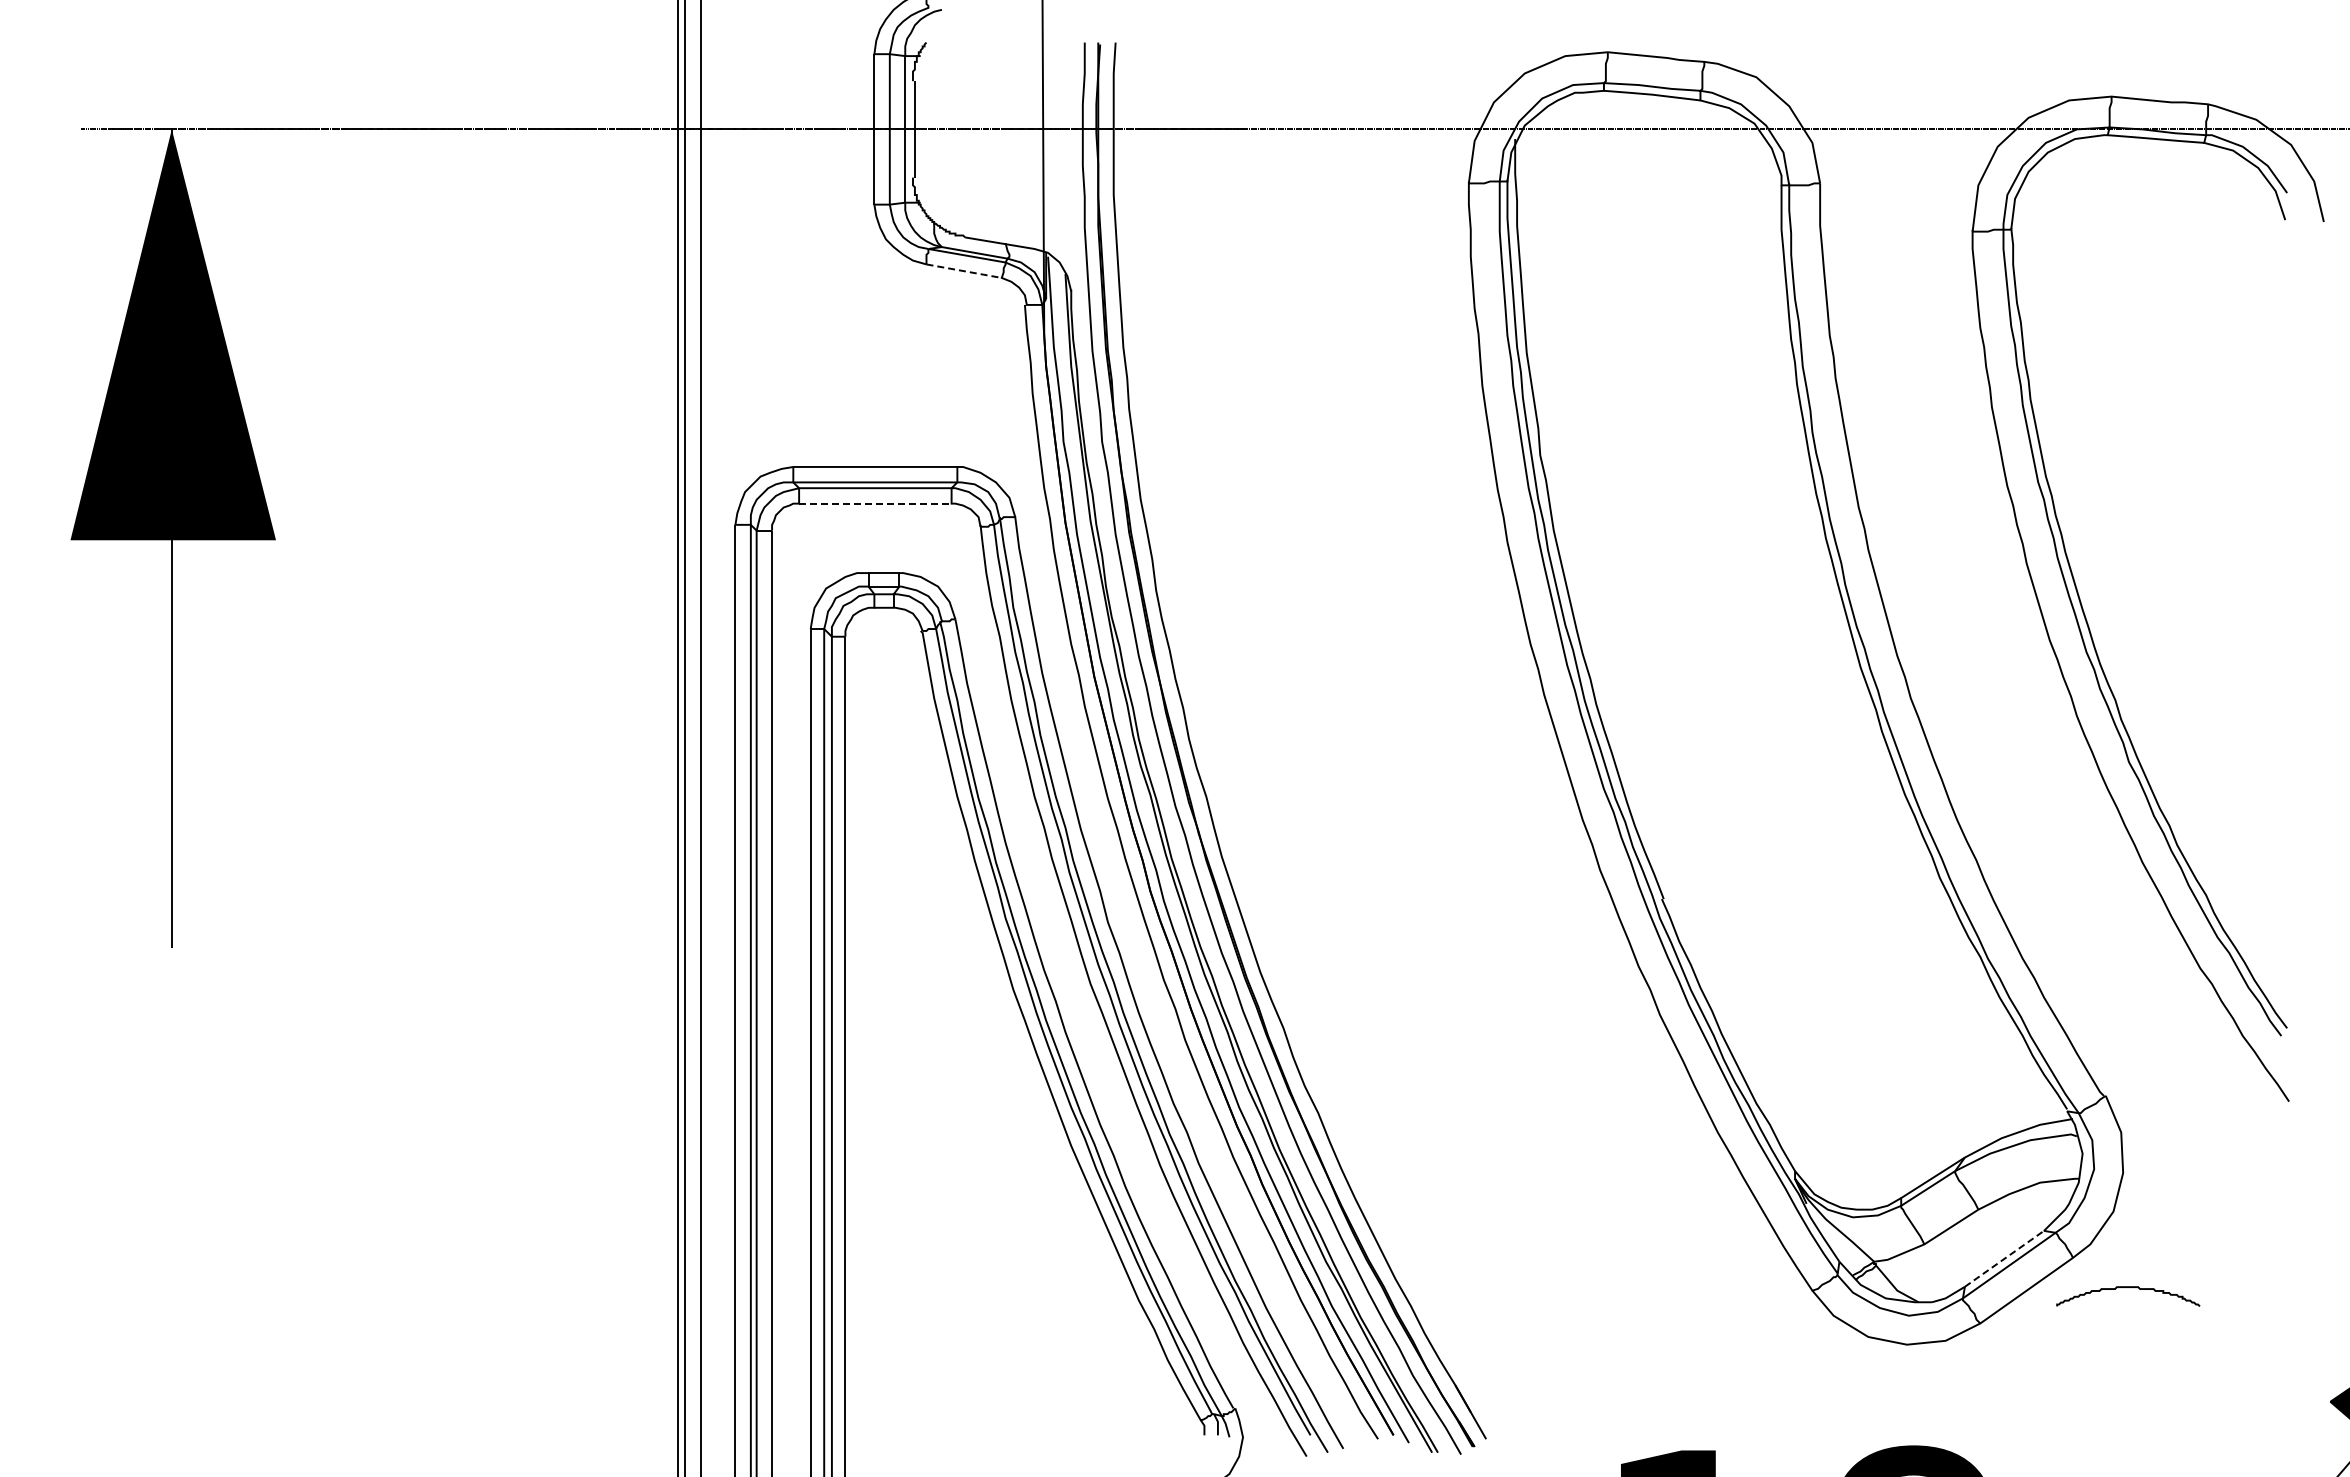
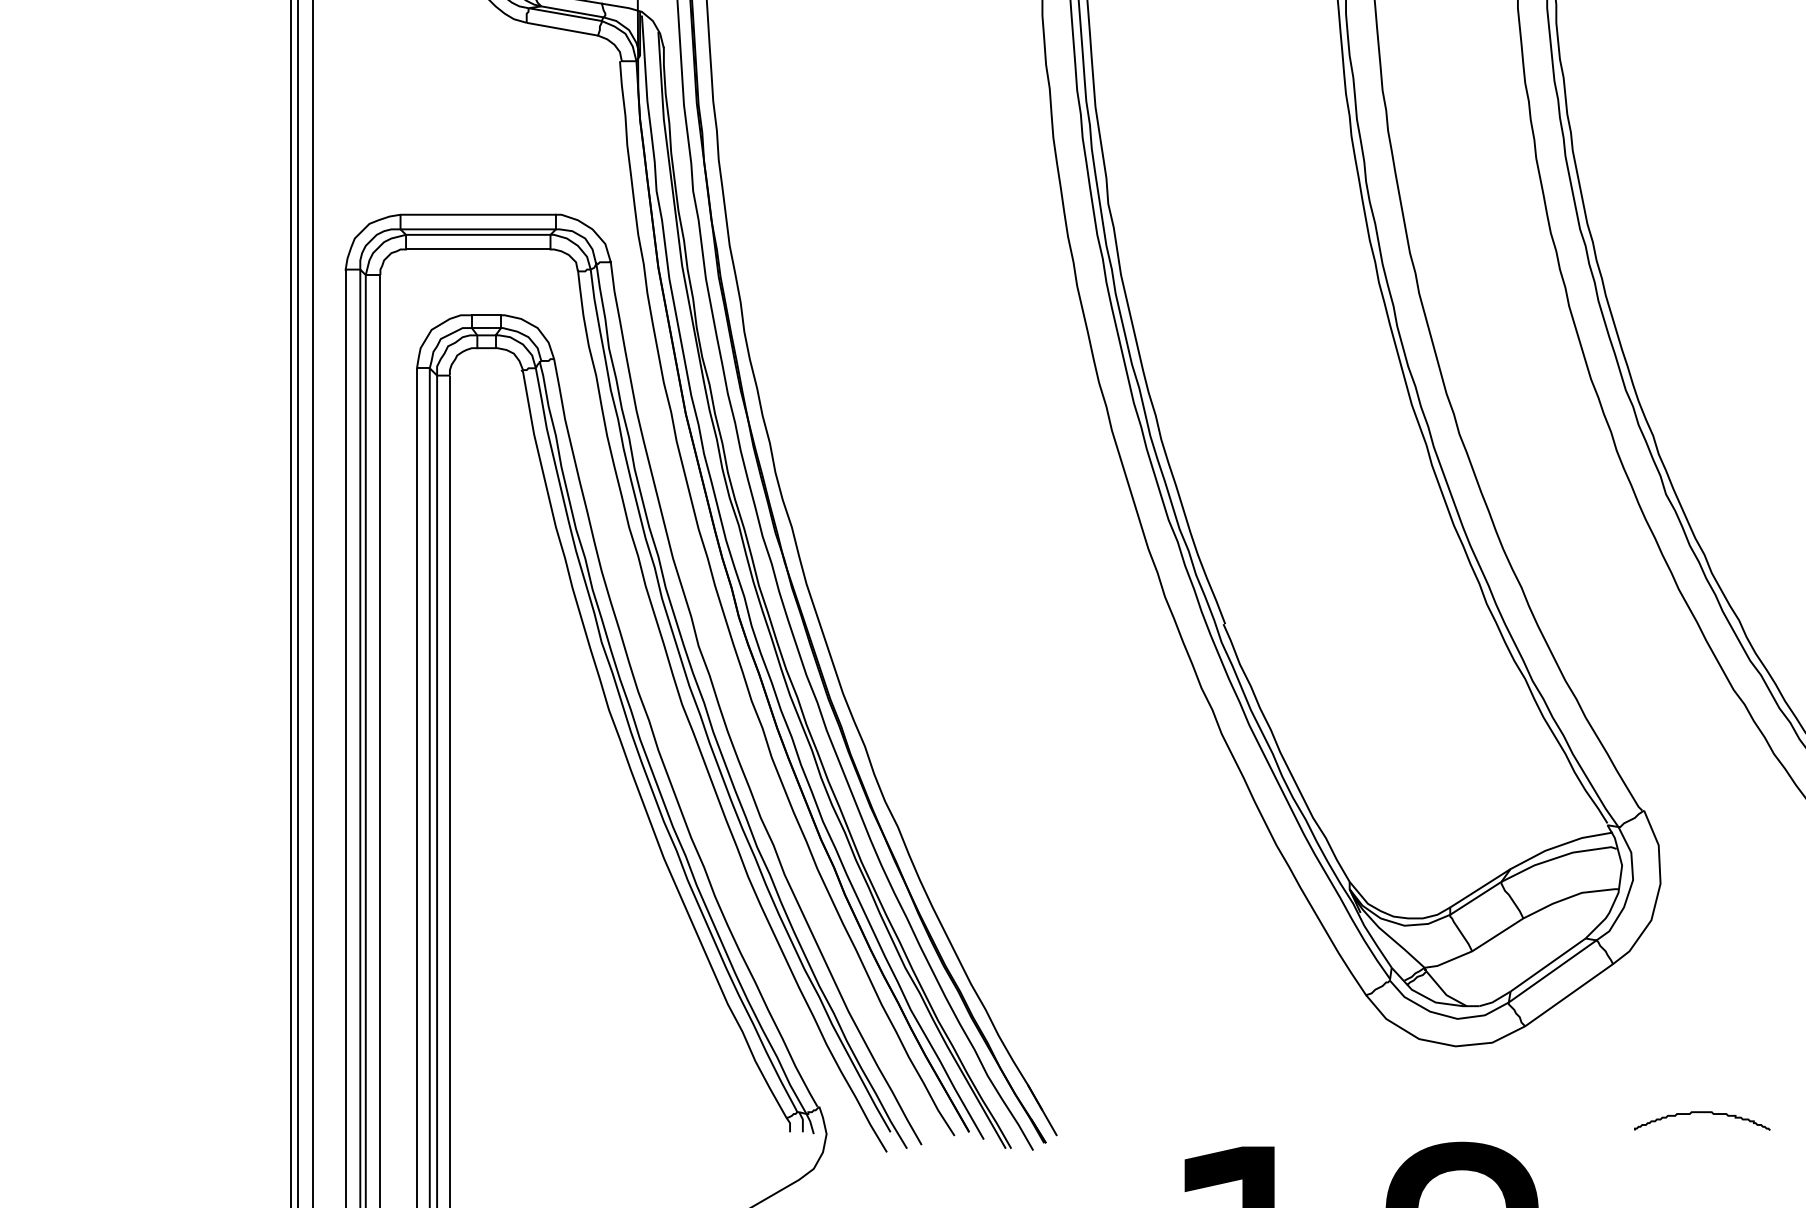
line: (964, 271) -> (562, 29), dashed -> solid
line: (875, 503) -> (478, 249), dashed -> solid
line: (2004, 1258) -> (1548, 964), dashed -> solid
curve: (2128, 1287) -> (1702, 1112), moved

